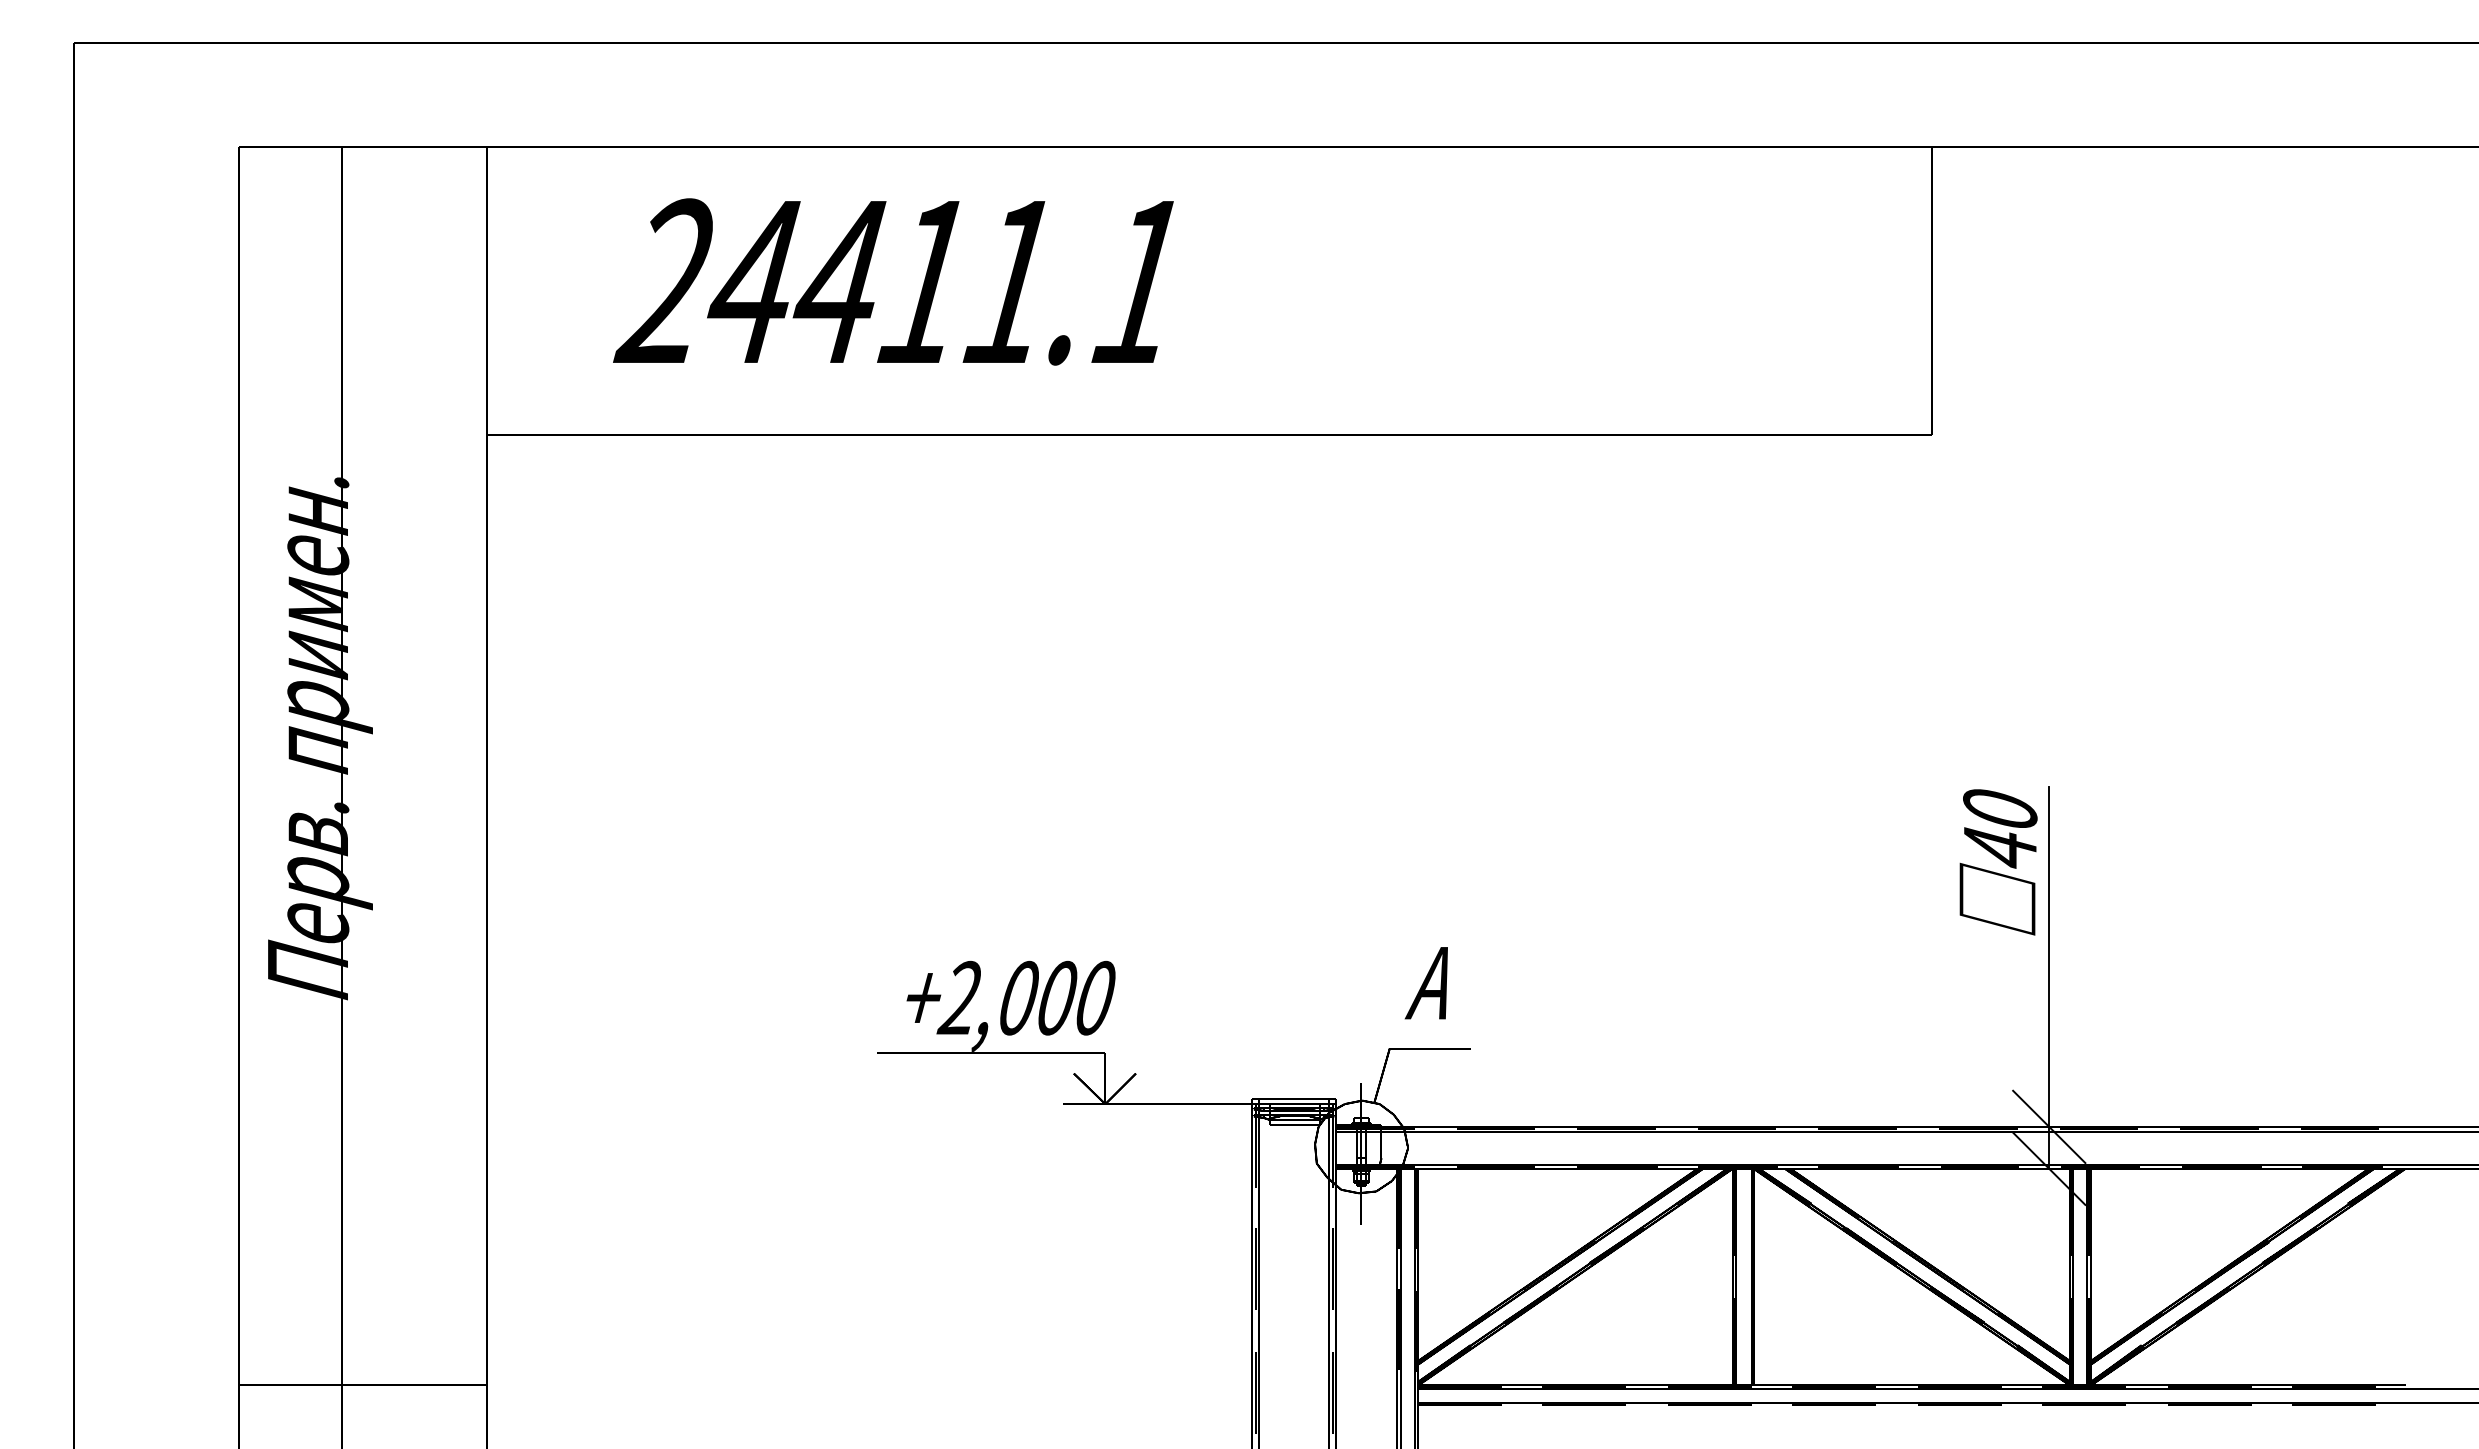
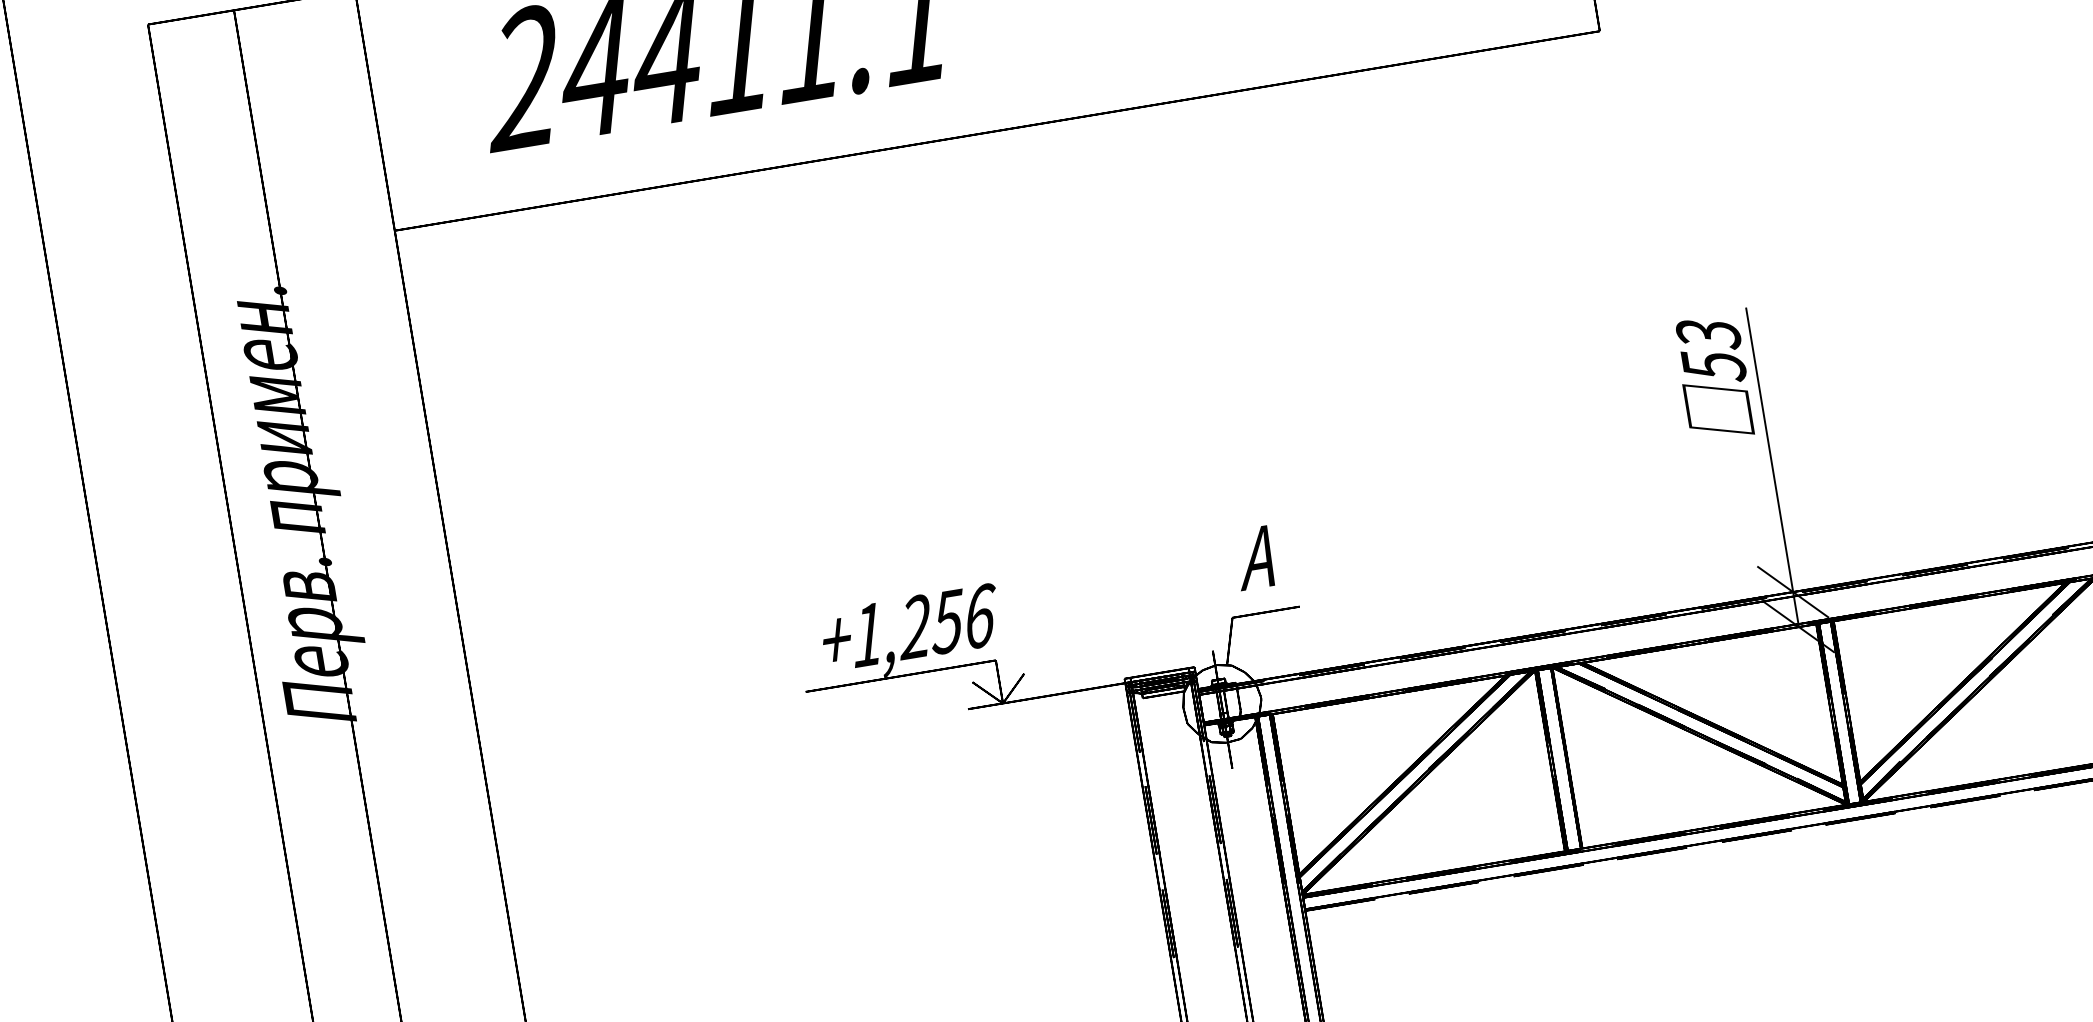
text: (2000, 830) -> (1711, 351), 40 -> 53
text: (1027, 997) -> (923, 625), +2,000 -> +1,256

